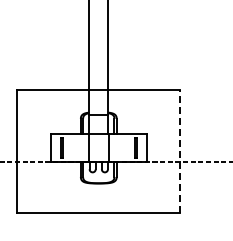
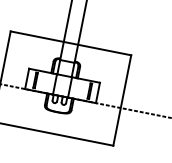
line: (180, 150) -> (122, 99), dashed -> solid

